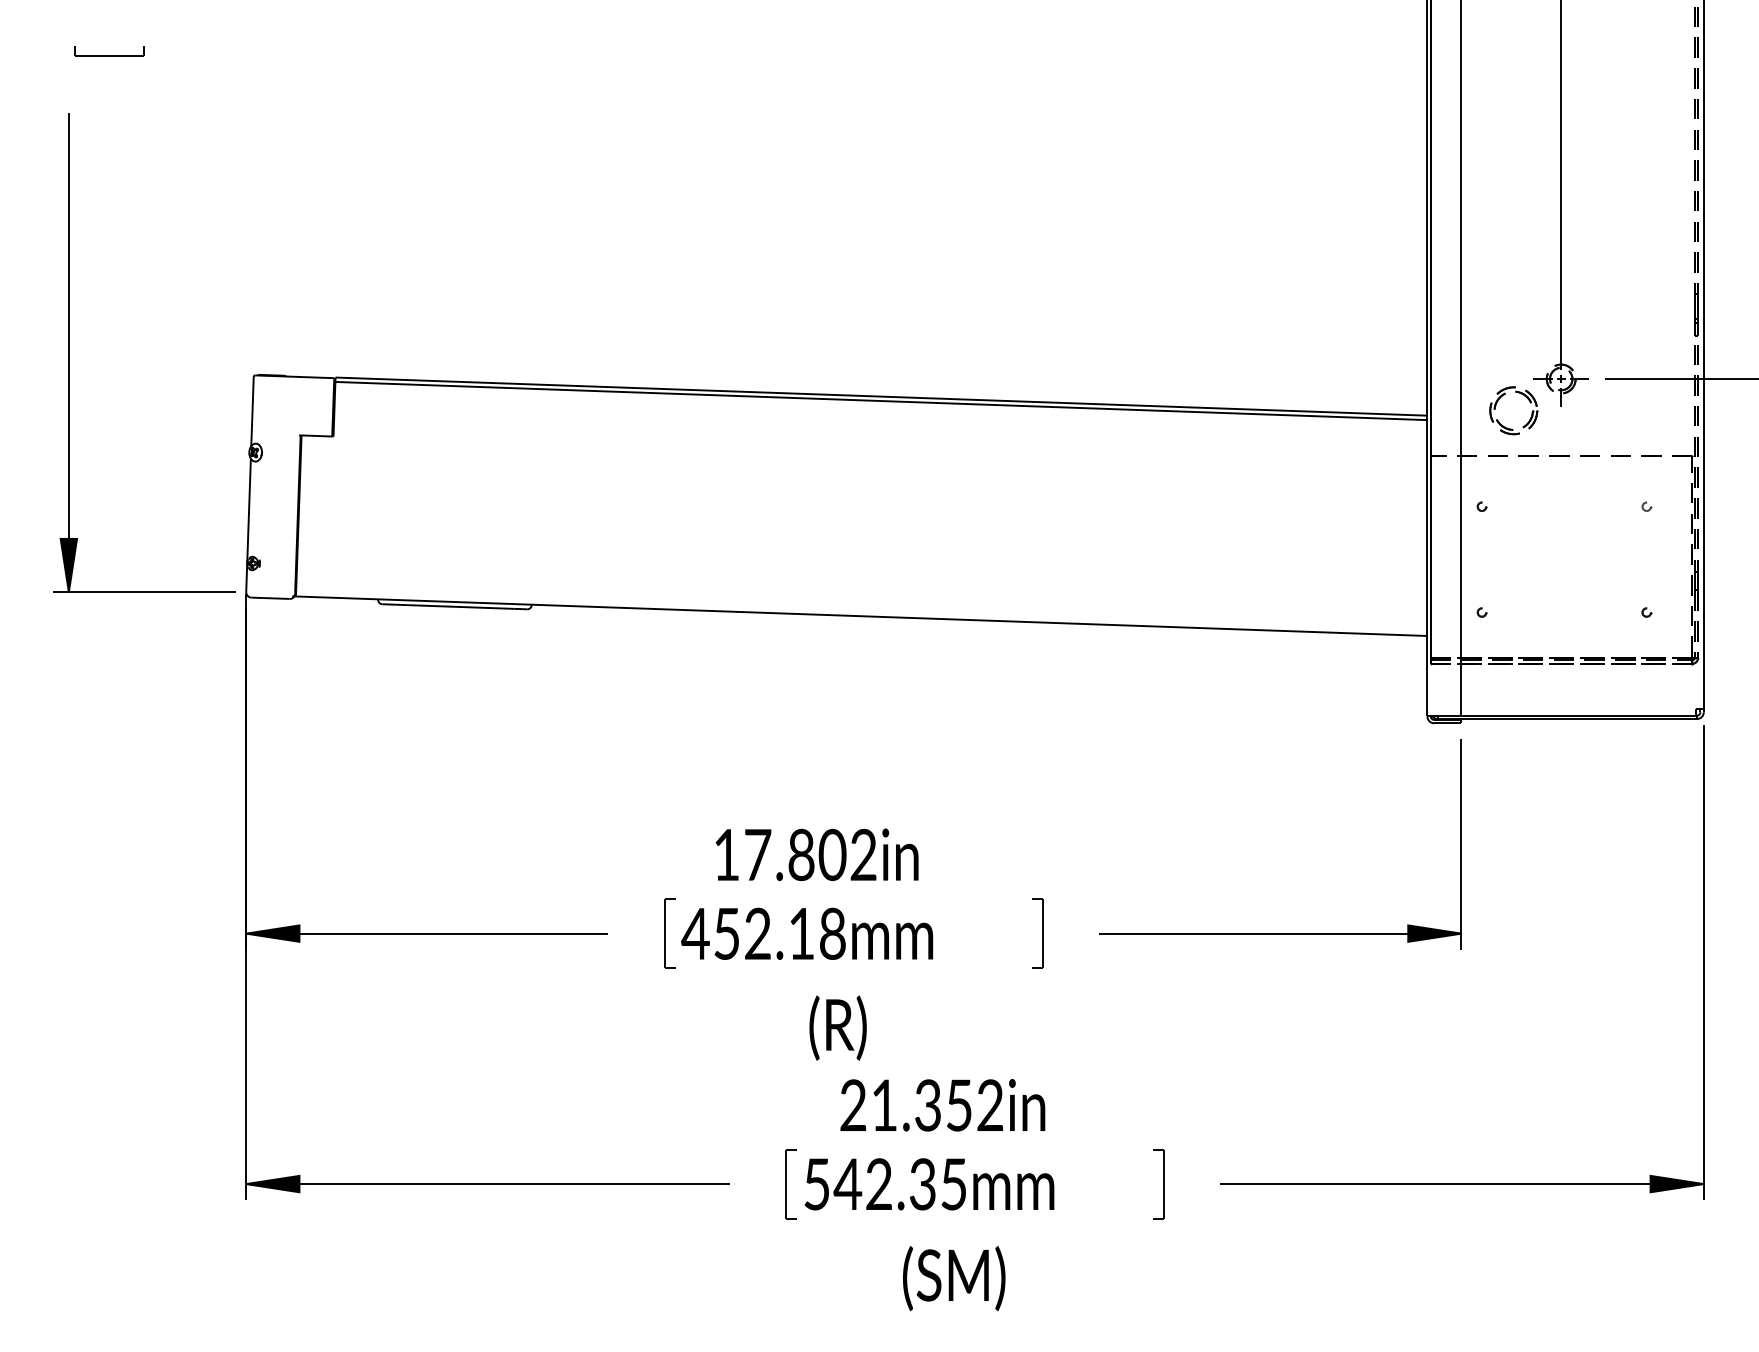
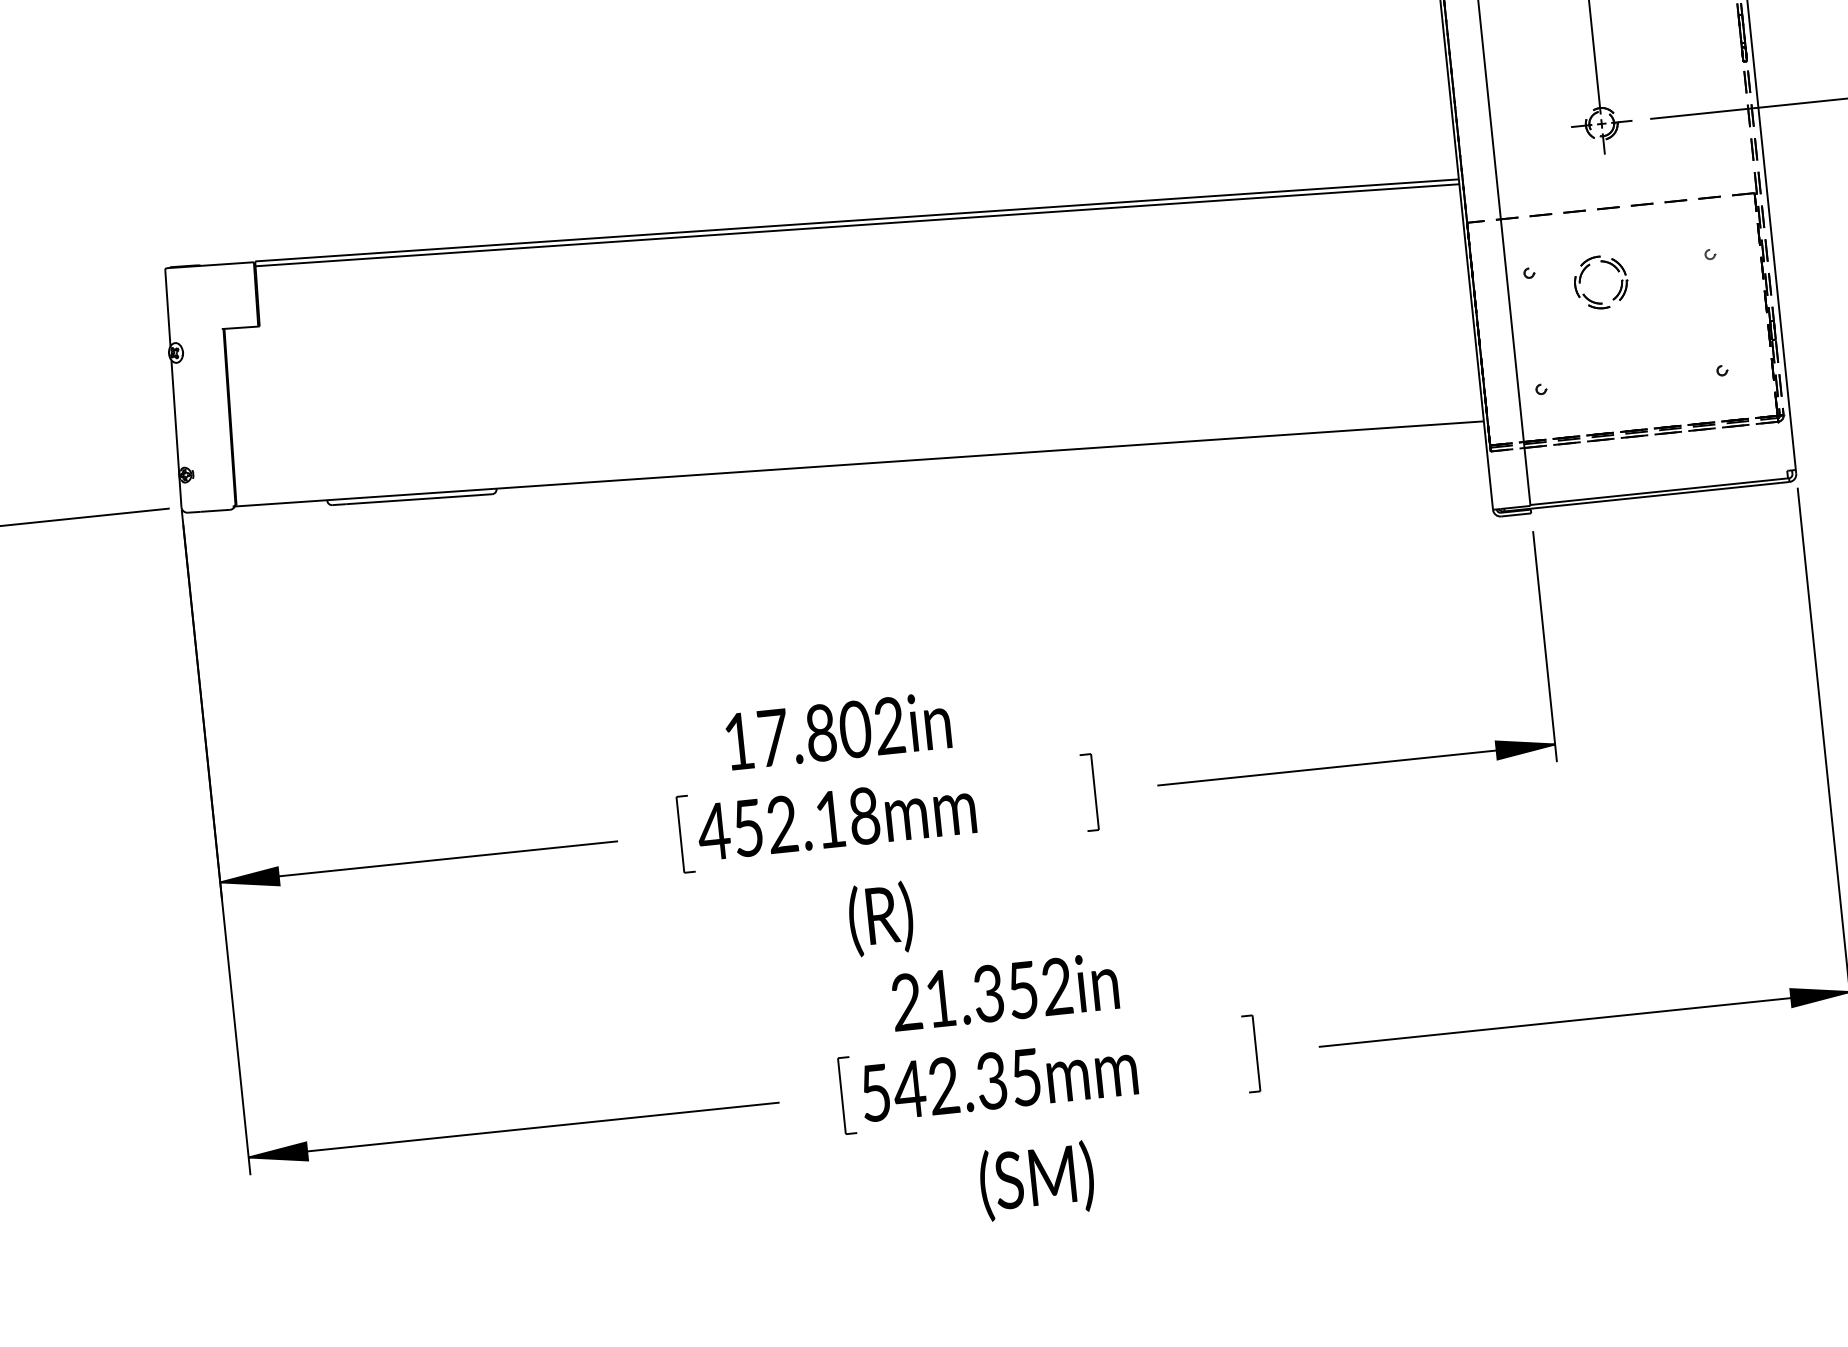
part: (1497, 403) -> (1582, 276), moved

